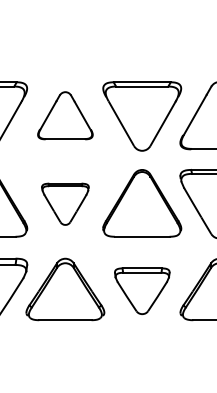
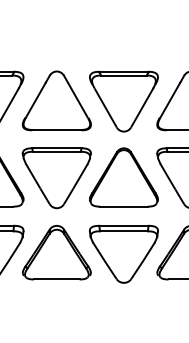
part: (65, 115) -> (56, 100), size x1.43
part: (65, 204) -> (56, 178), size x1.67
part: (142, 290) -> (124, 253), size x1.43

